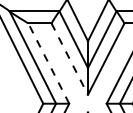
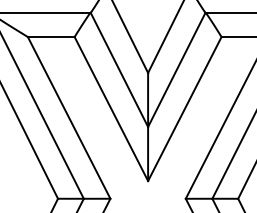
line: (69, 59) -> (110, 109), dashed -> solid
line: (48, 63) -> (68, 117), dashed -> solid

